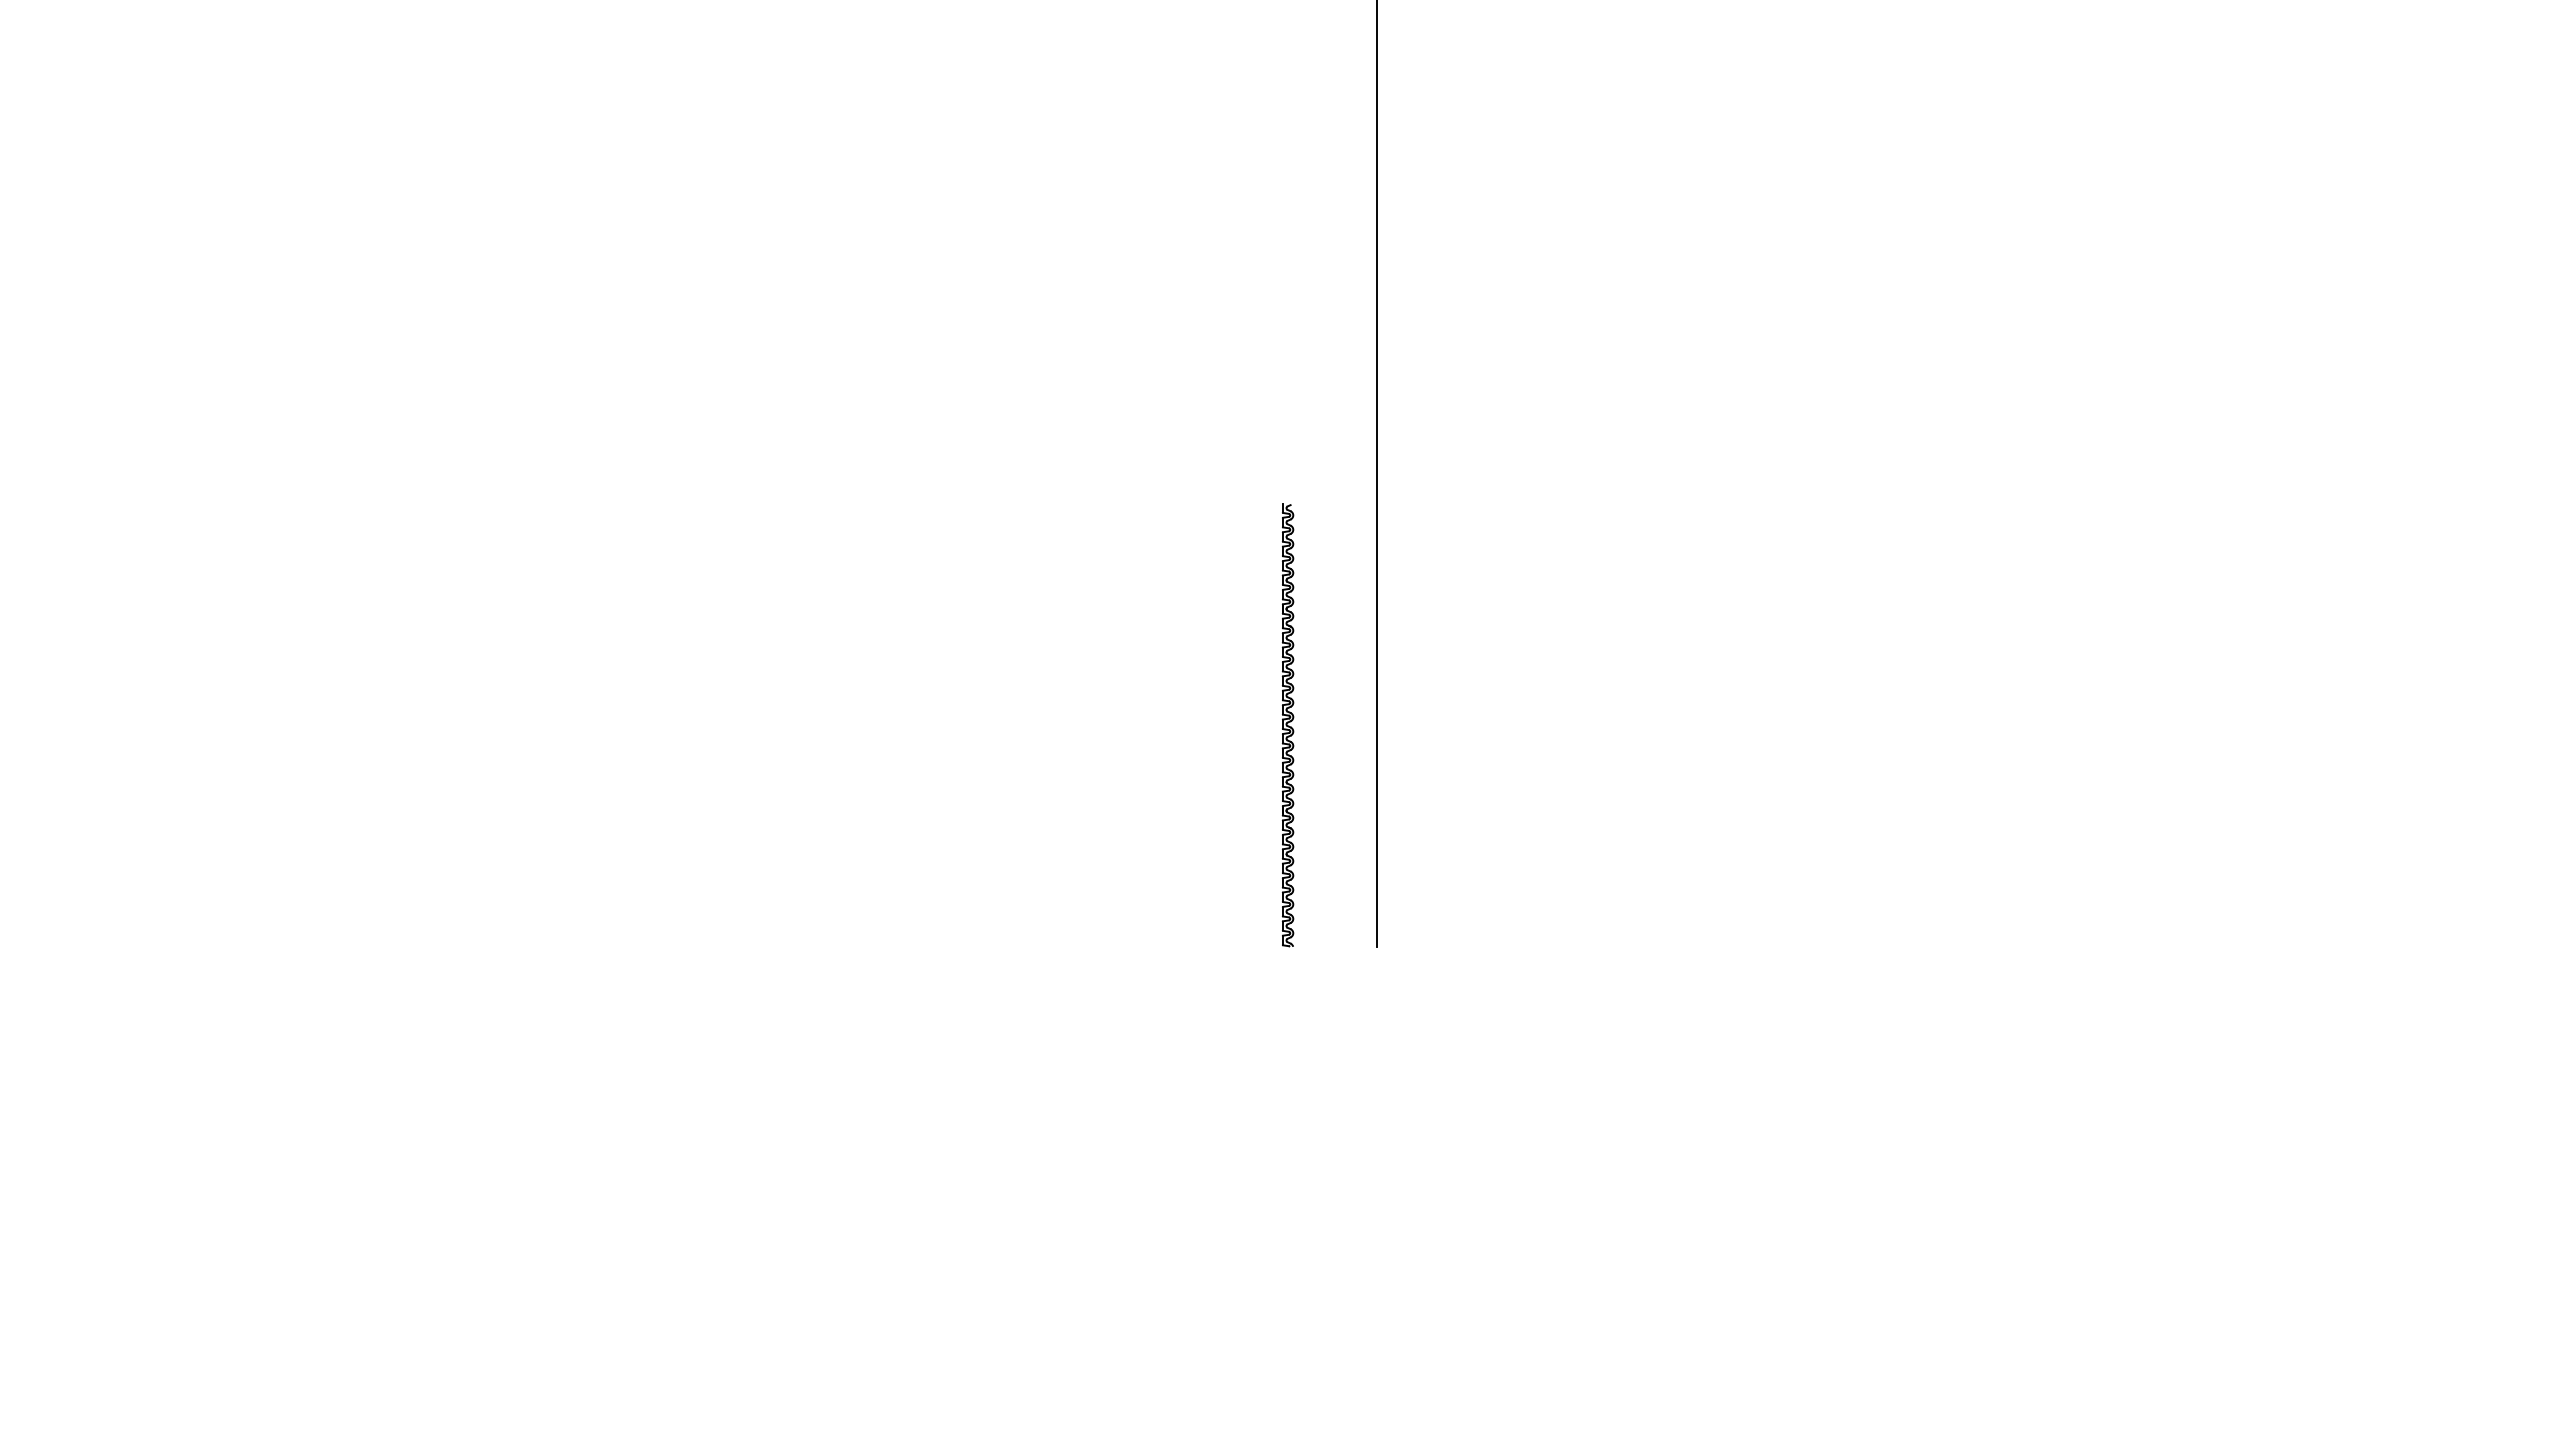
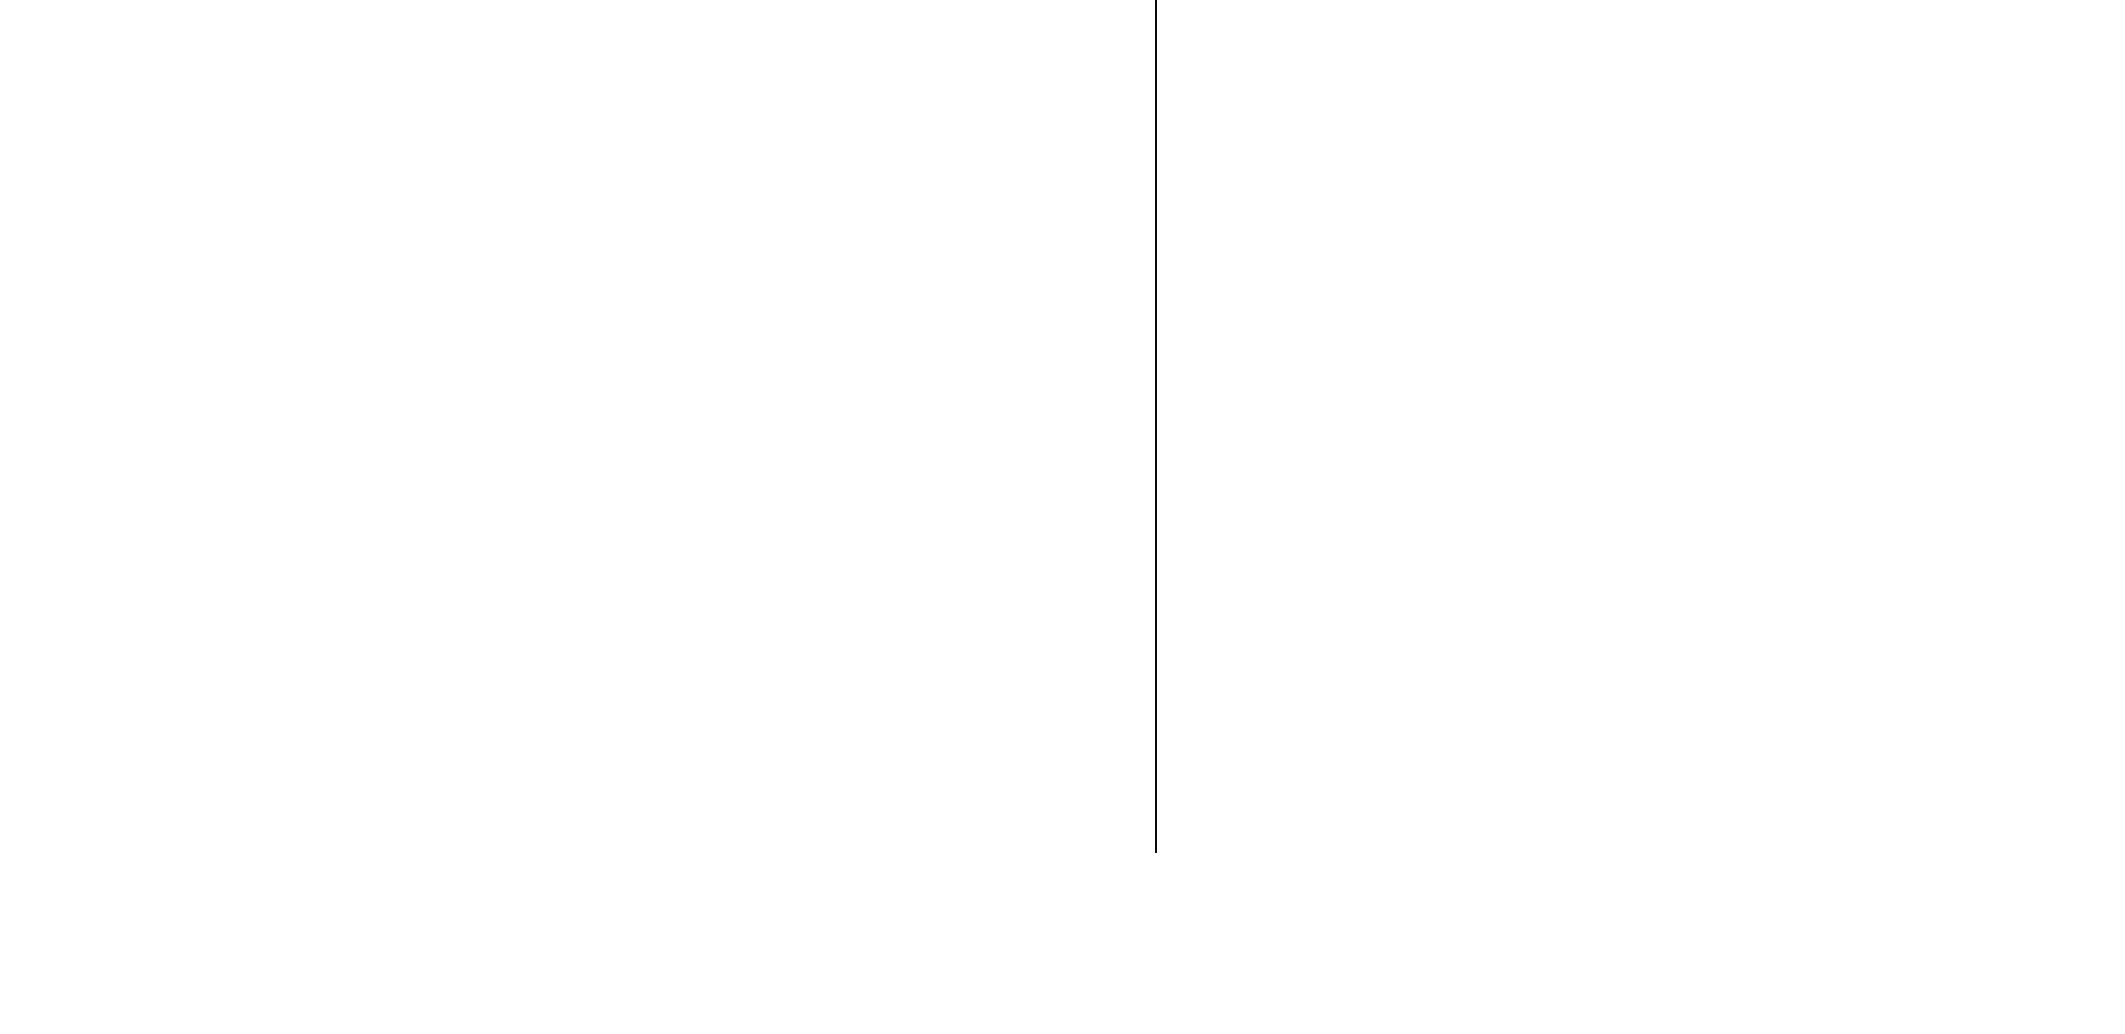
part: (1288, 725) -> (1081, 667), removed

